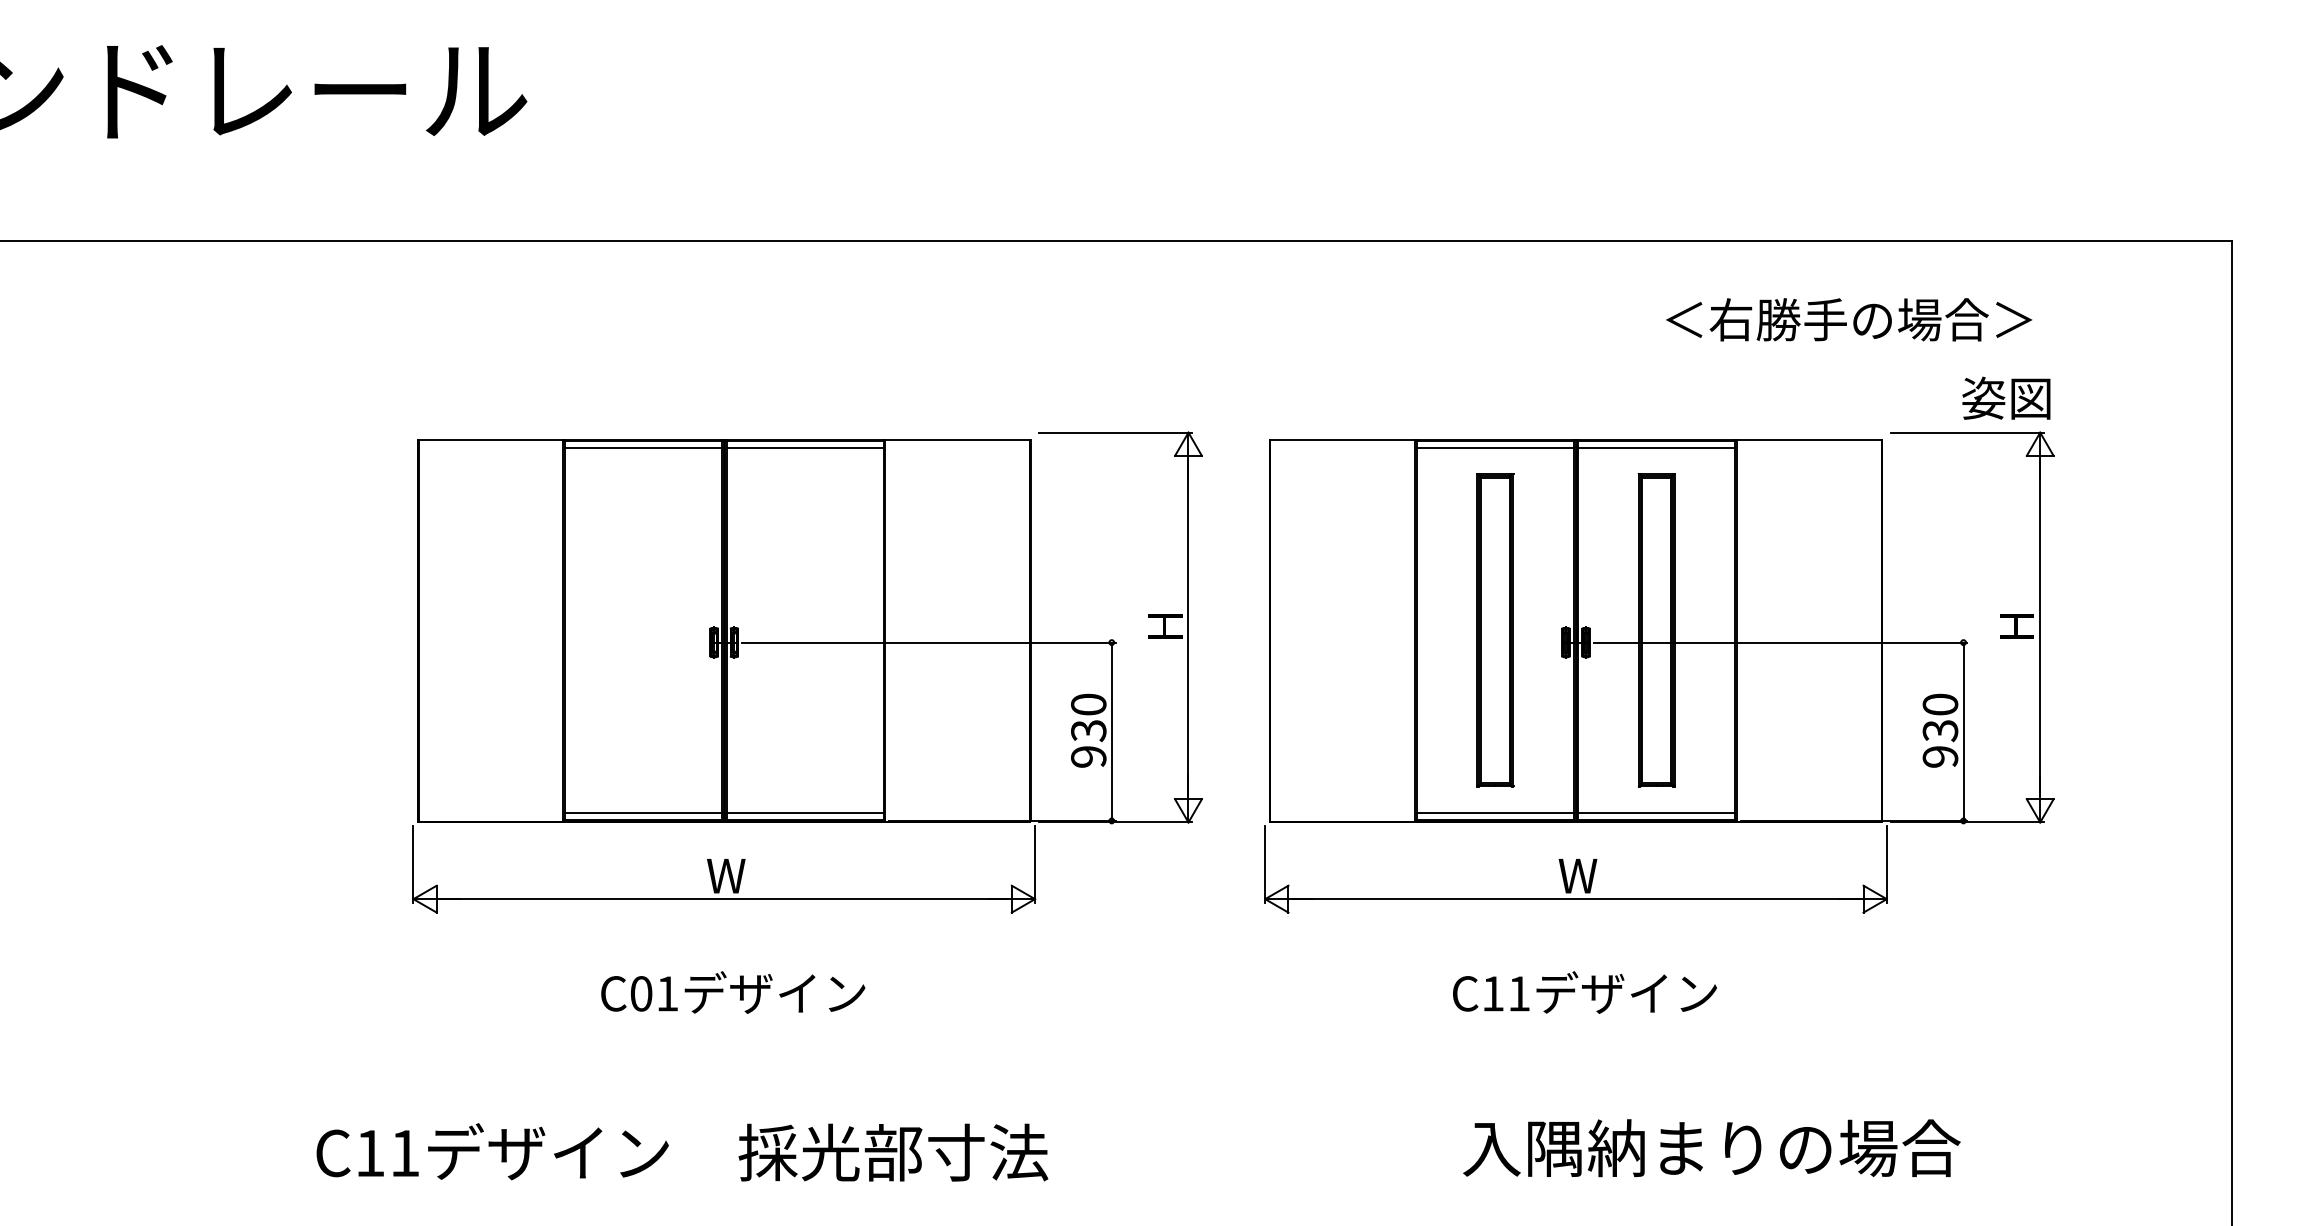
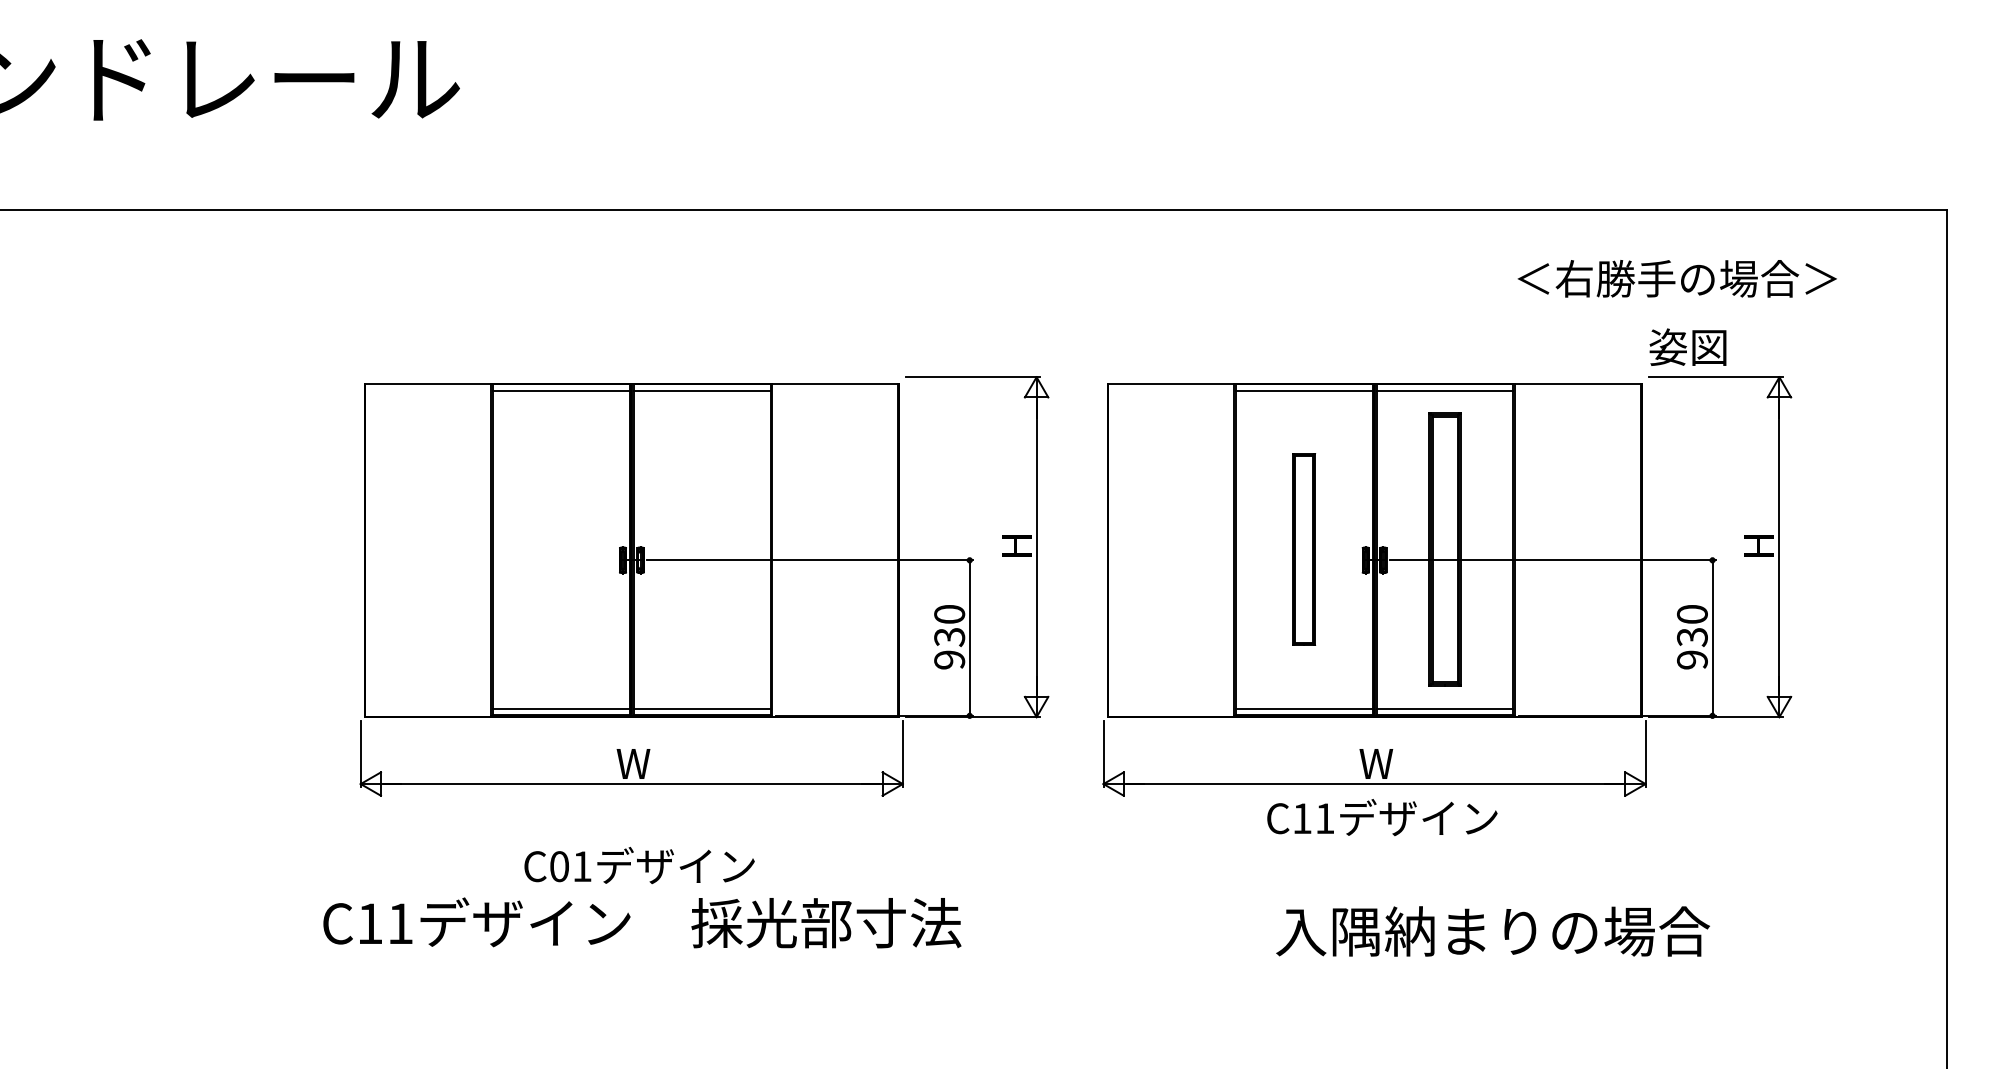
text: (1849, 319) -> (1677, 278), moved
text: (2006, 397) -> (1688, 346), moved
part: (1495, 630) -> (1304, 549), size x0.7
text: (1584, 992) -> (1381, 817), moved
text: (1711, 1148) -> (1492, 931), moved
text: (682, 1152) -> (642, 923), moved

